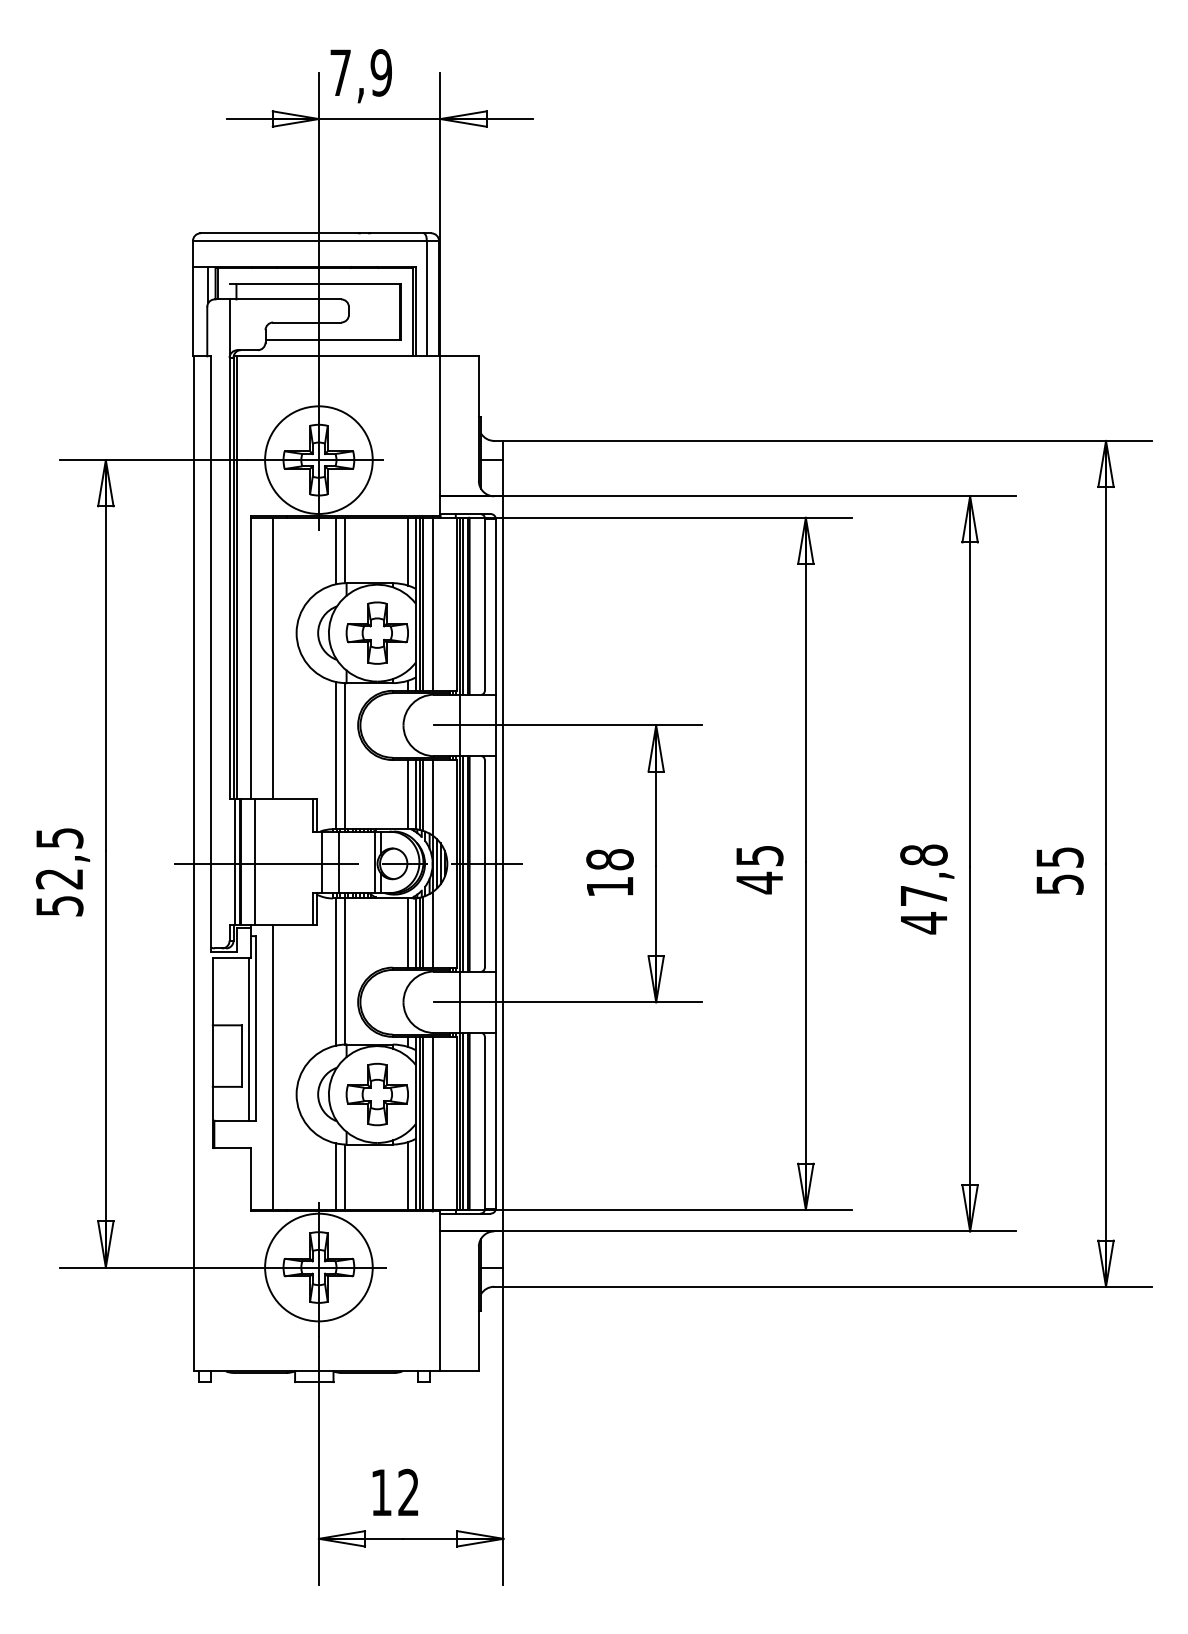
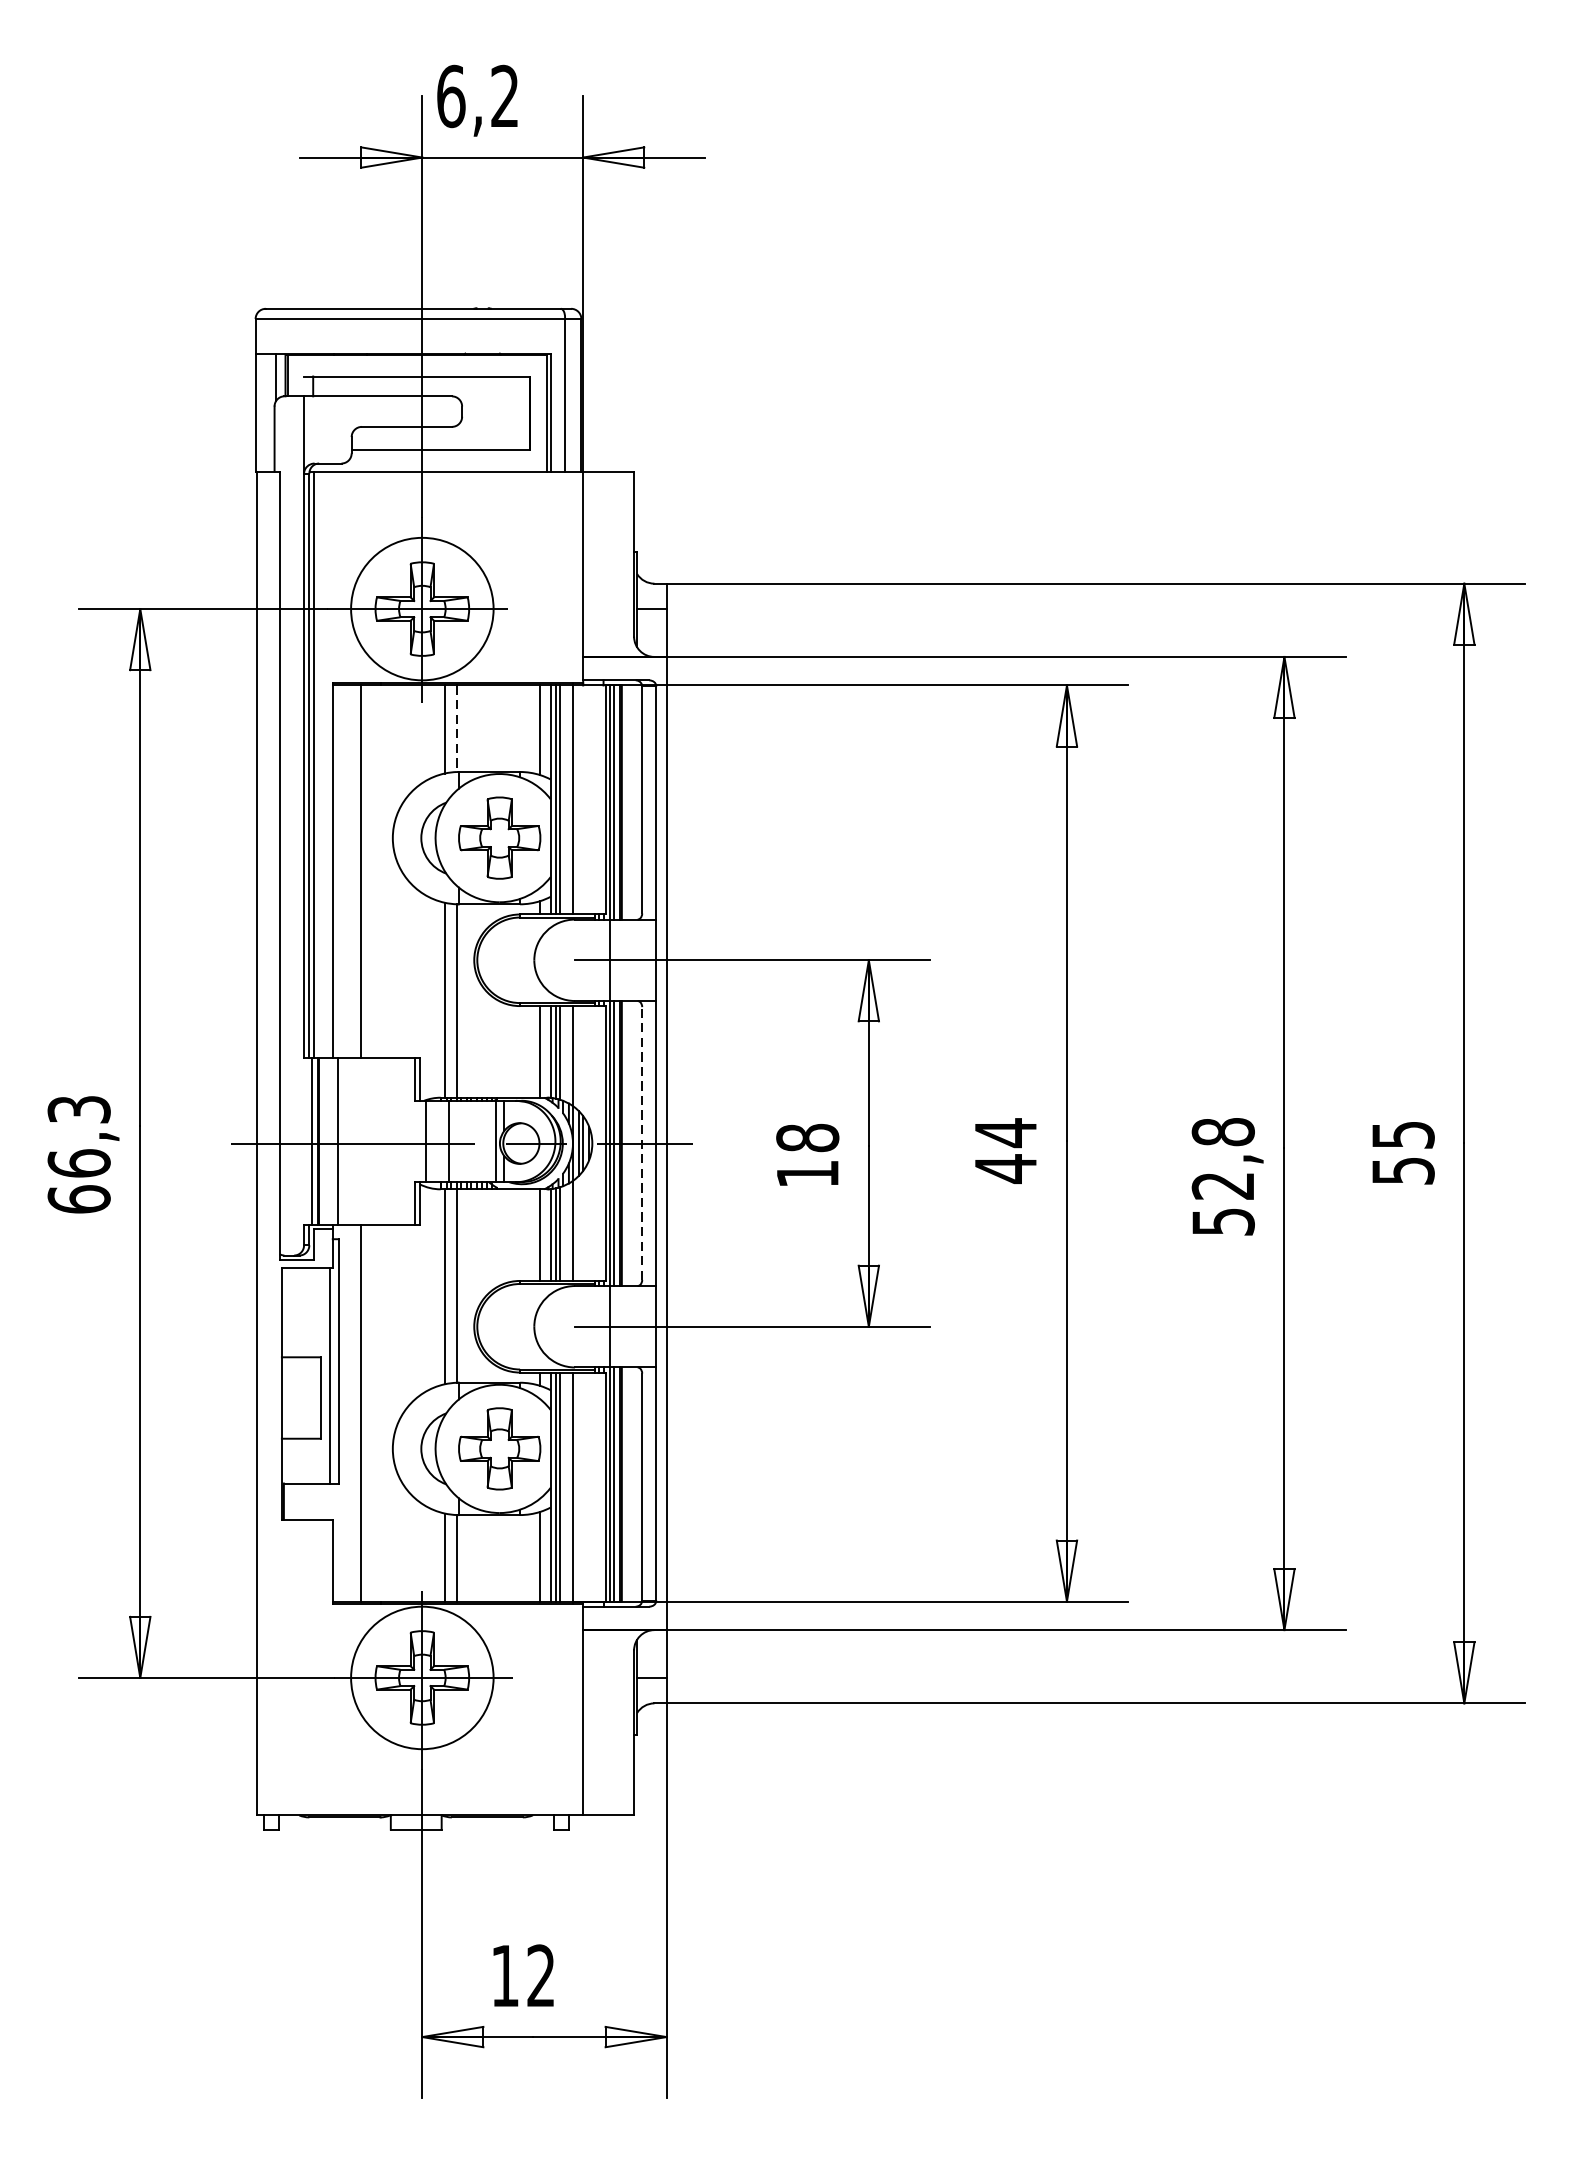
text: (360, 72) -> (477, 95), 7,9 -> 6,2
line: (345, 550) -> (457, 728), solid -> dashed
text: (759, 855) -> (1005, 1132), 45 -> 44
line: (485, 863) -> (642, 1143), solid -> dashed
text: (59, 872) -> (78, 1154), 52,5 -> 66,3
text: (923, 910) -> (1222, 1205), 47,8 -> 52,8

